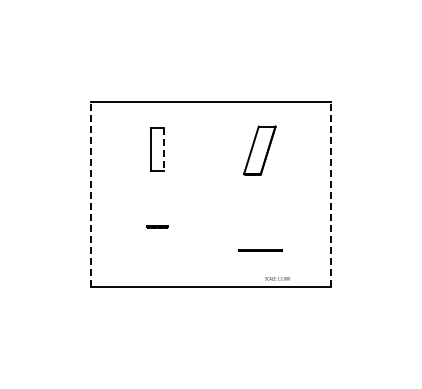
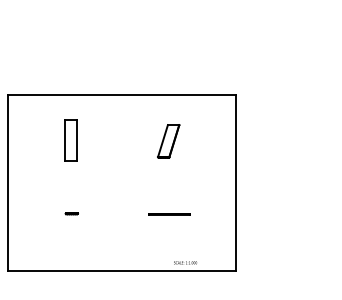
line: (163, 149) -> (77, 140), dashed -> solid
part: (259, 150) -> (168, 141), size x0.71
line: (90, 194) -> (8, 182), dashed -> solid
line: (331, 194) -> (236, 182), dashed -> solid
part: (157, 226) -> (71, 213), size x0.62
line: (260, 250) -> (169, 214), moved

